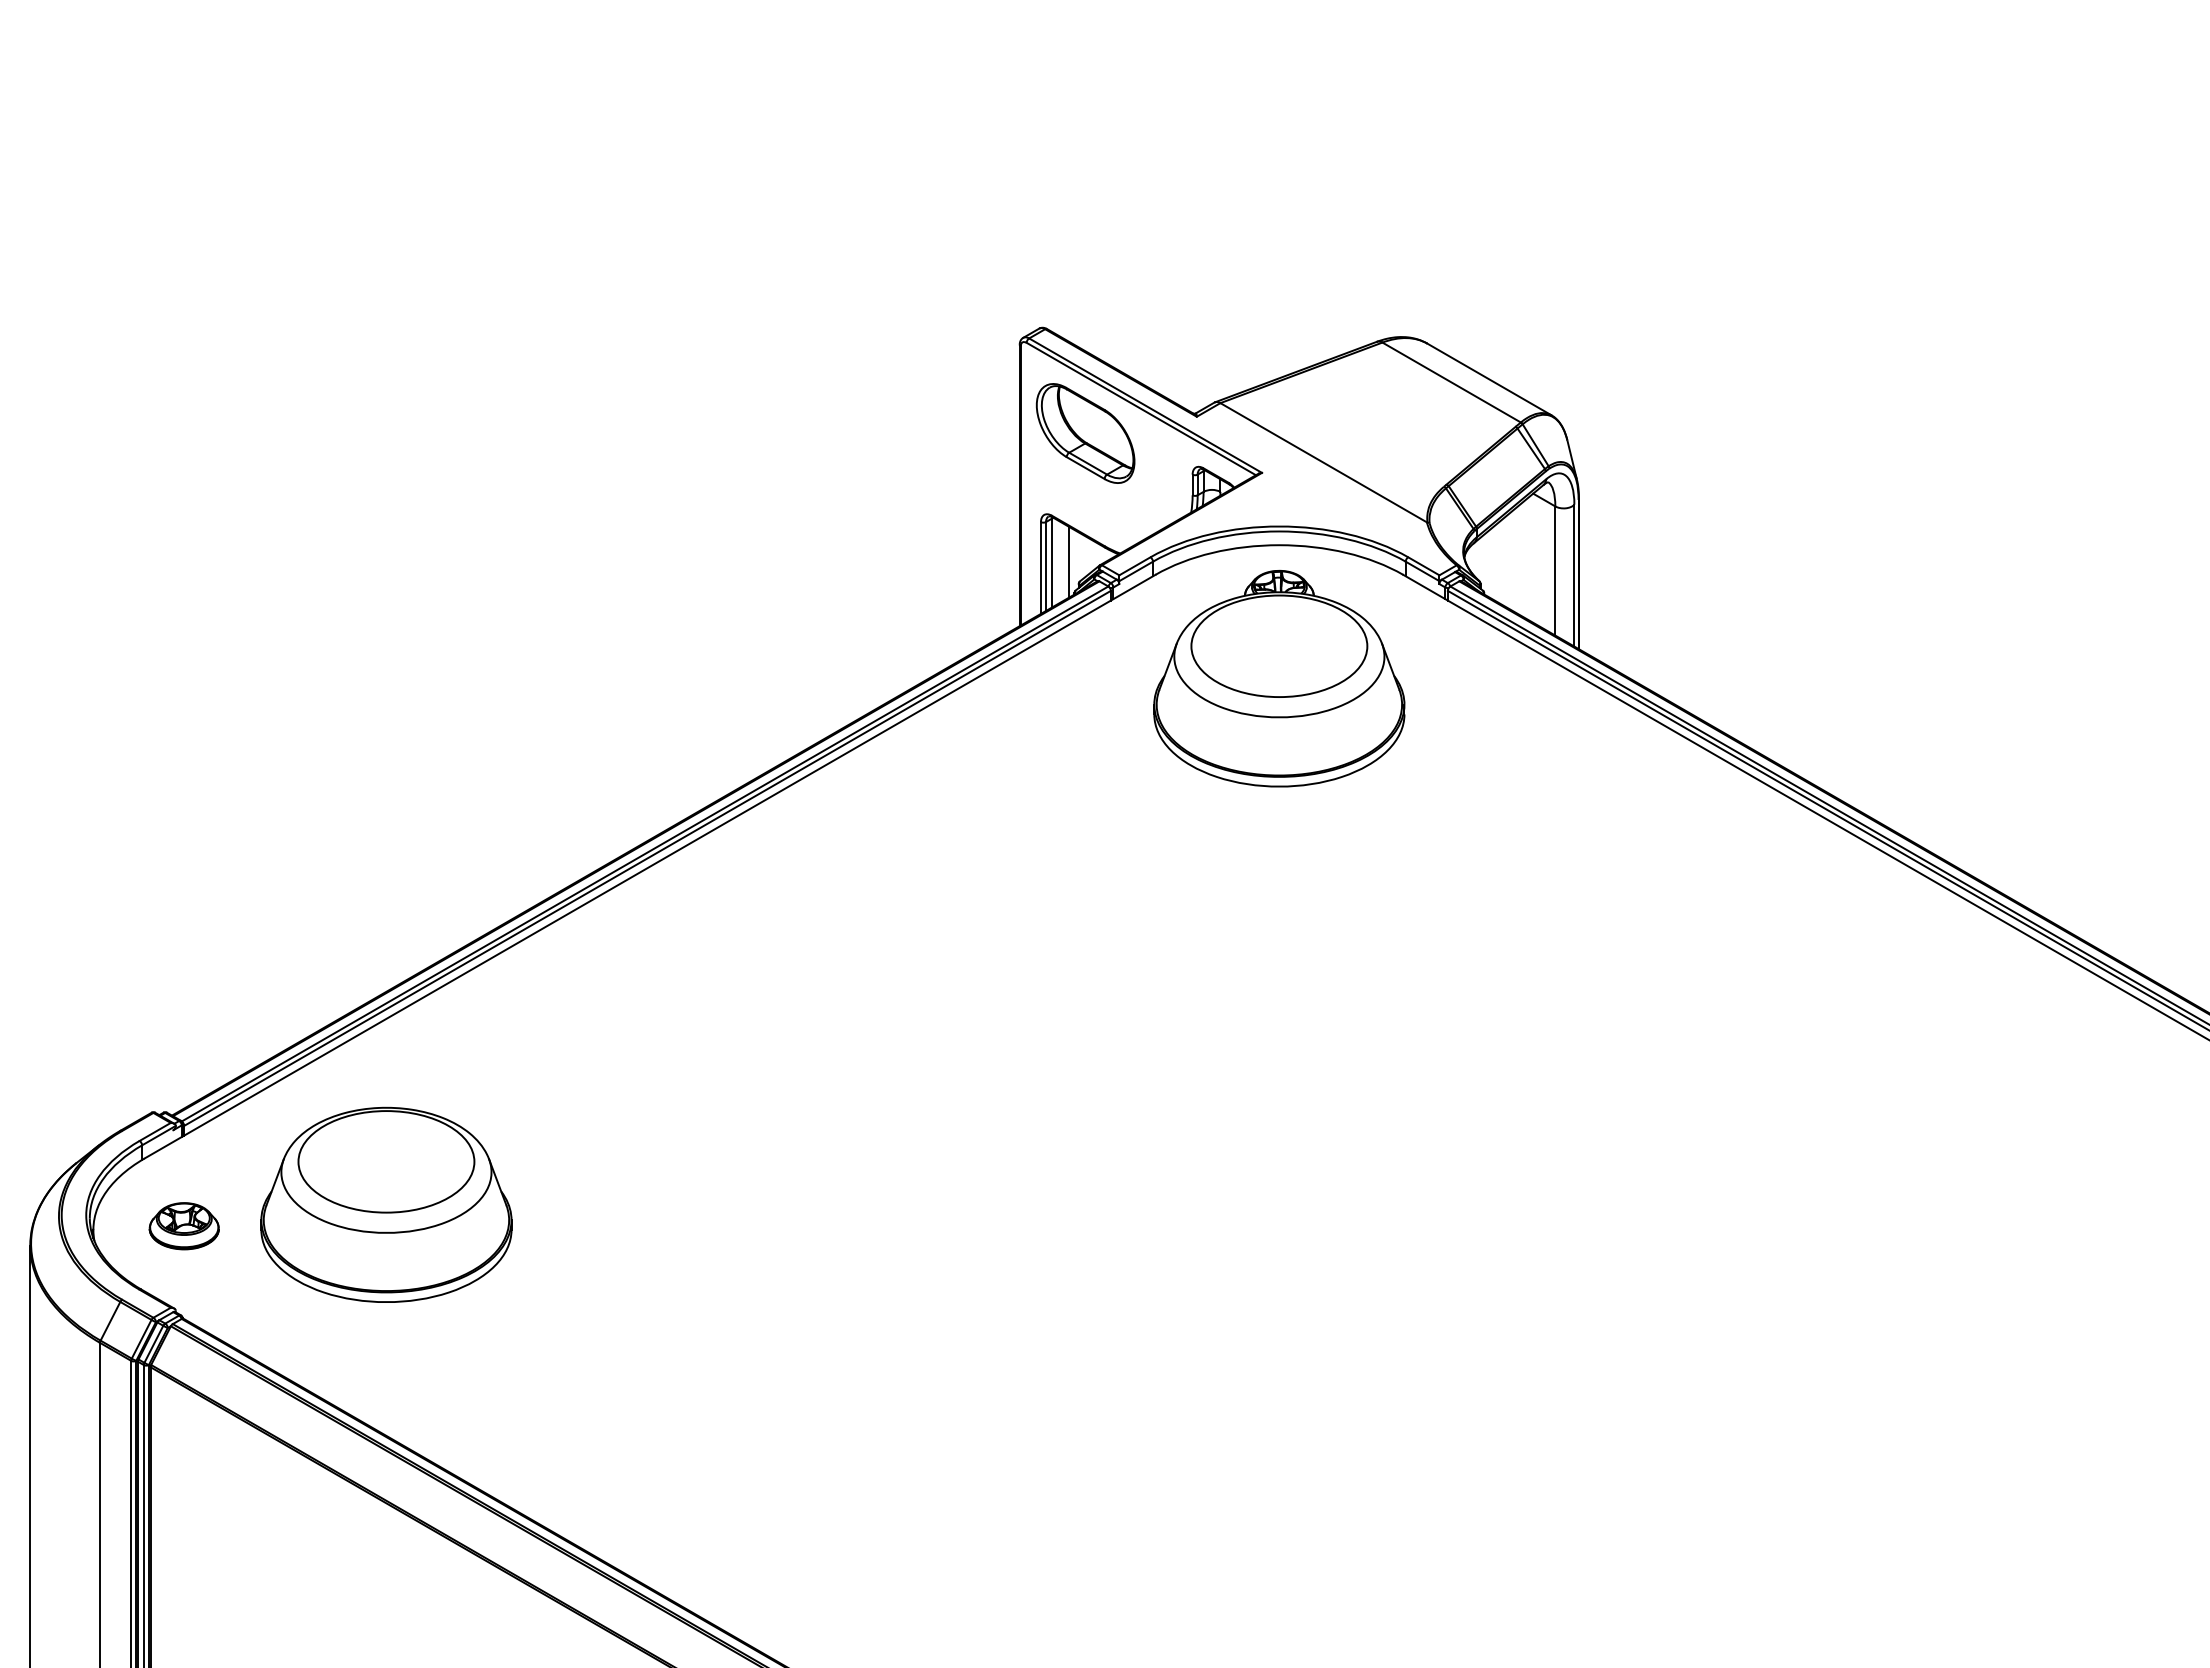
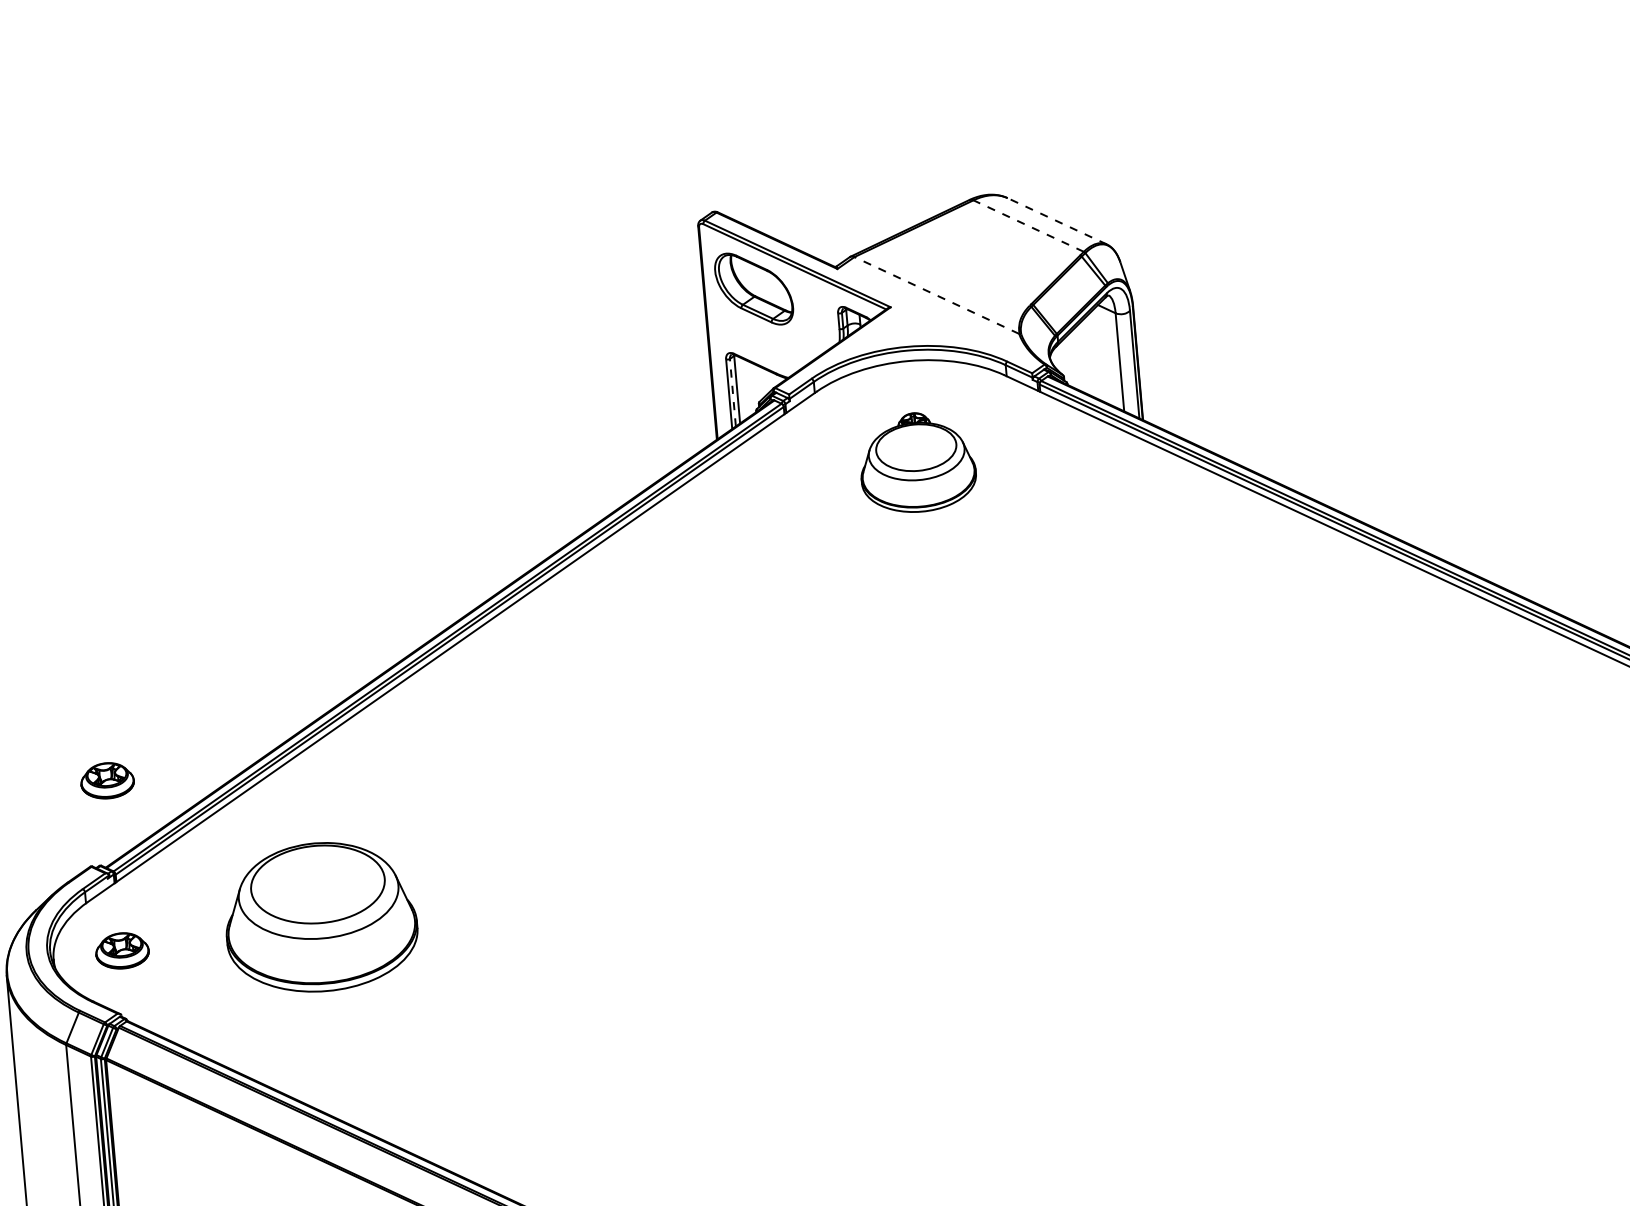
line: (1489, 379) -> (1057, 221), solid -> dashed
line: (1451, 382) -> (1028, 226), solid -> dashed
line: (1323, 462) -> (936, 295), solid -> dashed
line: (1068, 561) -> (749, 387), removed
line: (1046, 566) -> (733, 392), solid -> dashed
part: (1279, 678) -> (917, 462), size x0.6
part: (183, 1002) -> (106, 781), added
part: (386, 1204) -> (320, 916), moved

